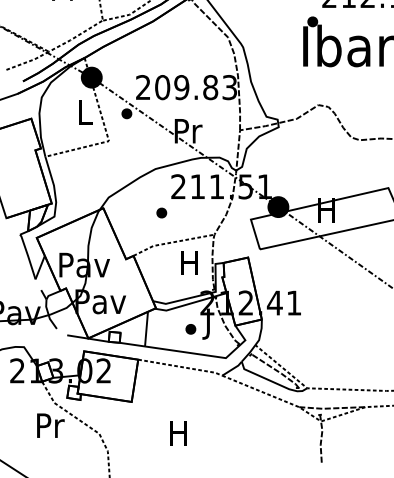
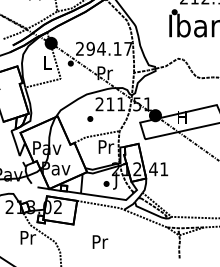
text: (196, 86) -> (109, 48), 209.83 -> 294.17
text: (190, 262) -> (106, 146), H -> Pr
text: (179, 432) -> (100, 241), H -> Pr

